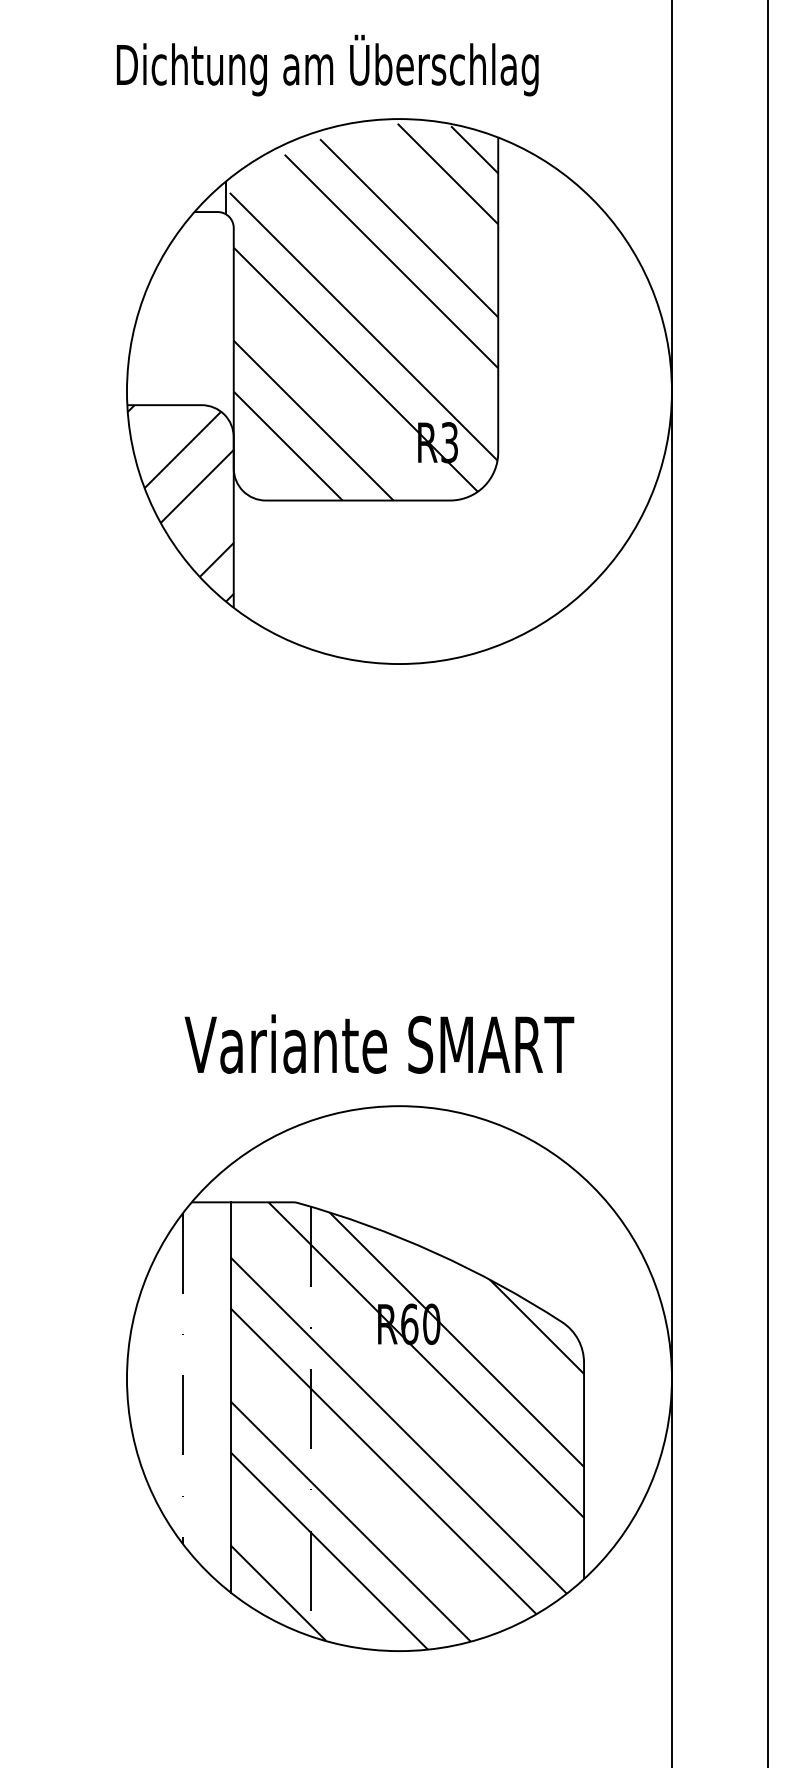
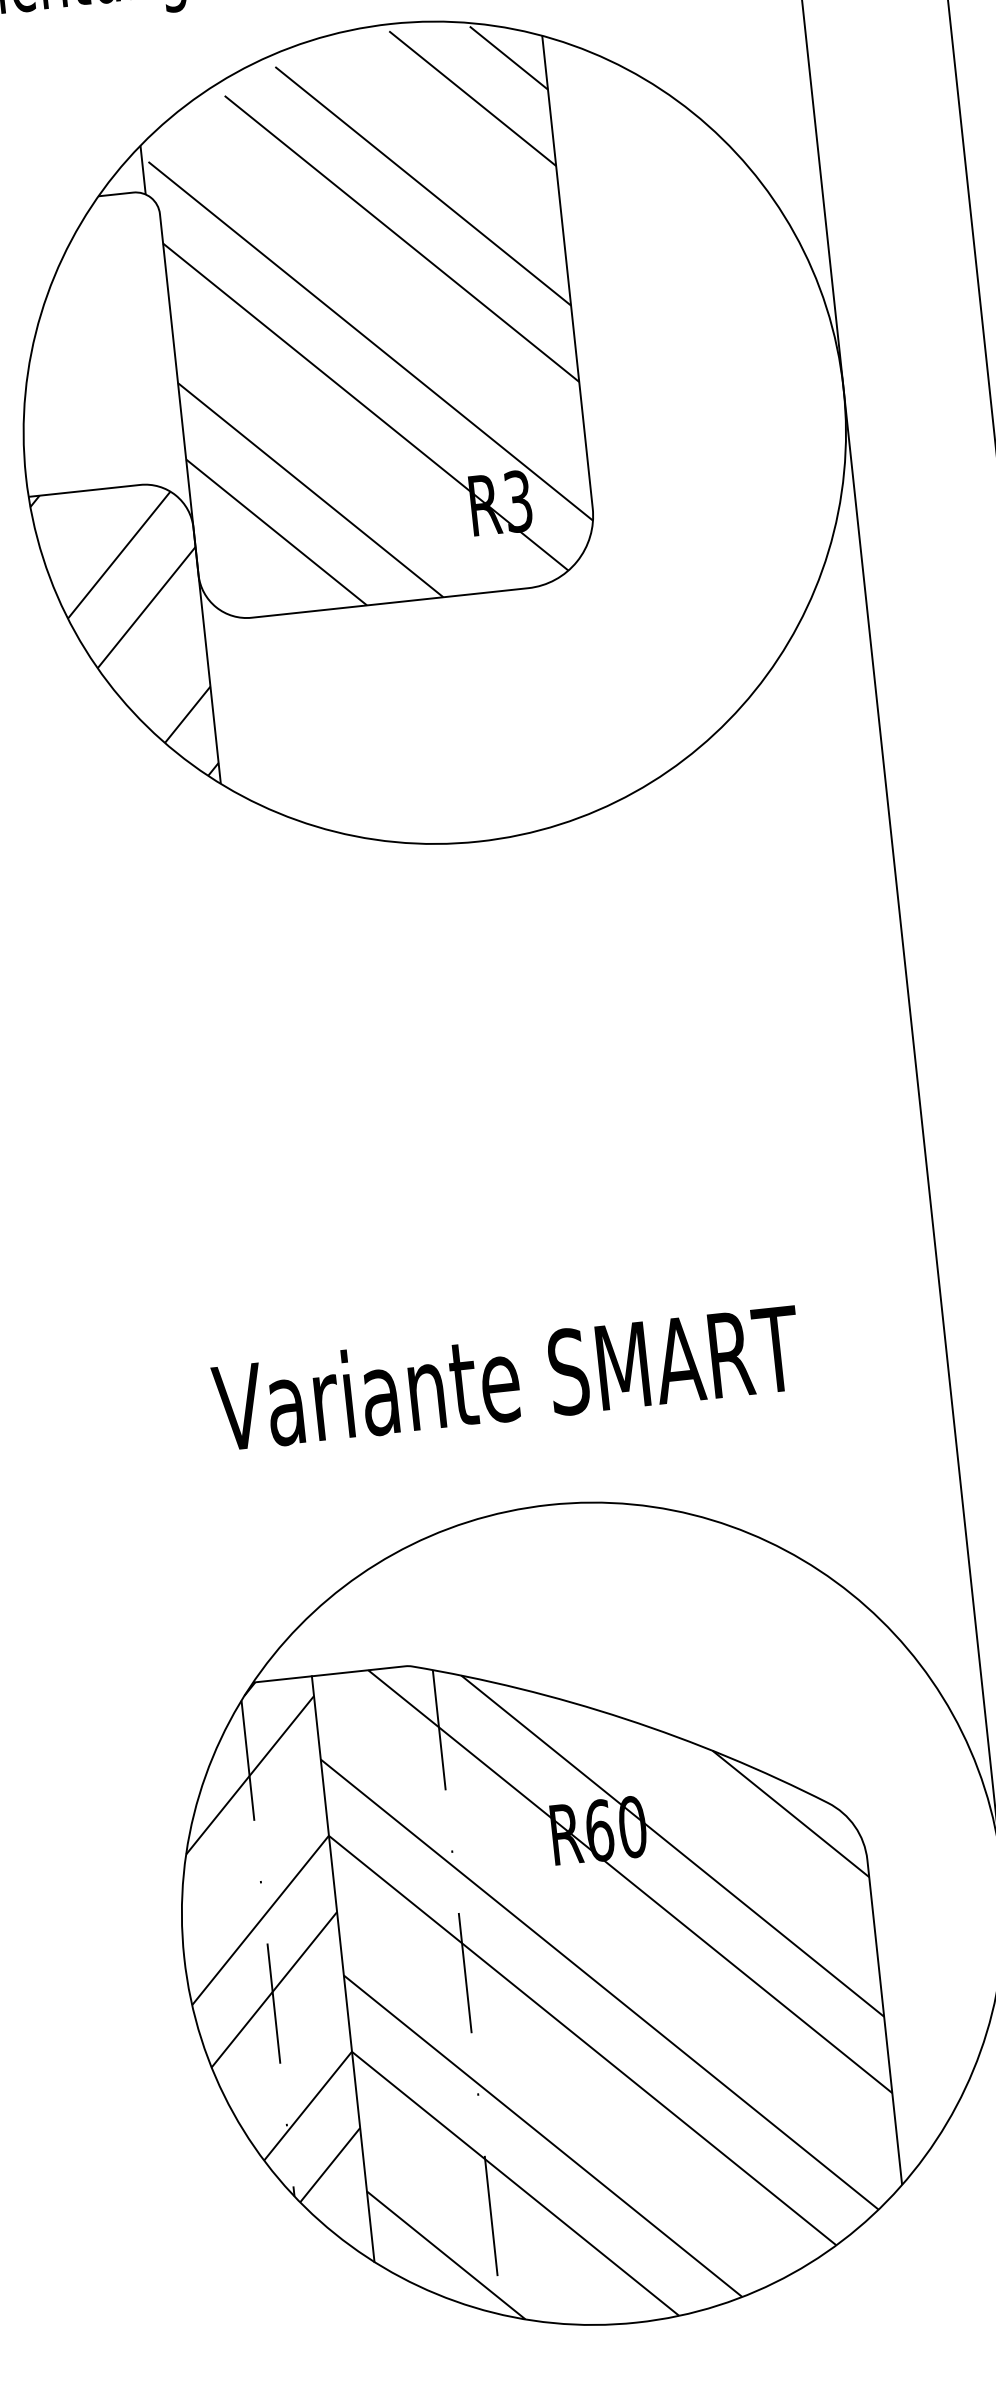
text: (379, 1043) -> (506, 1376), moved
hatch: (179, 1375) -> (262, 1944), added

